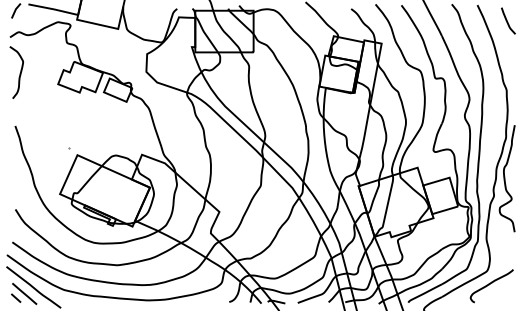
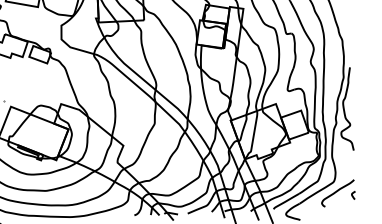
curve: (510, 289) -> (352, 195), added

